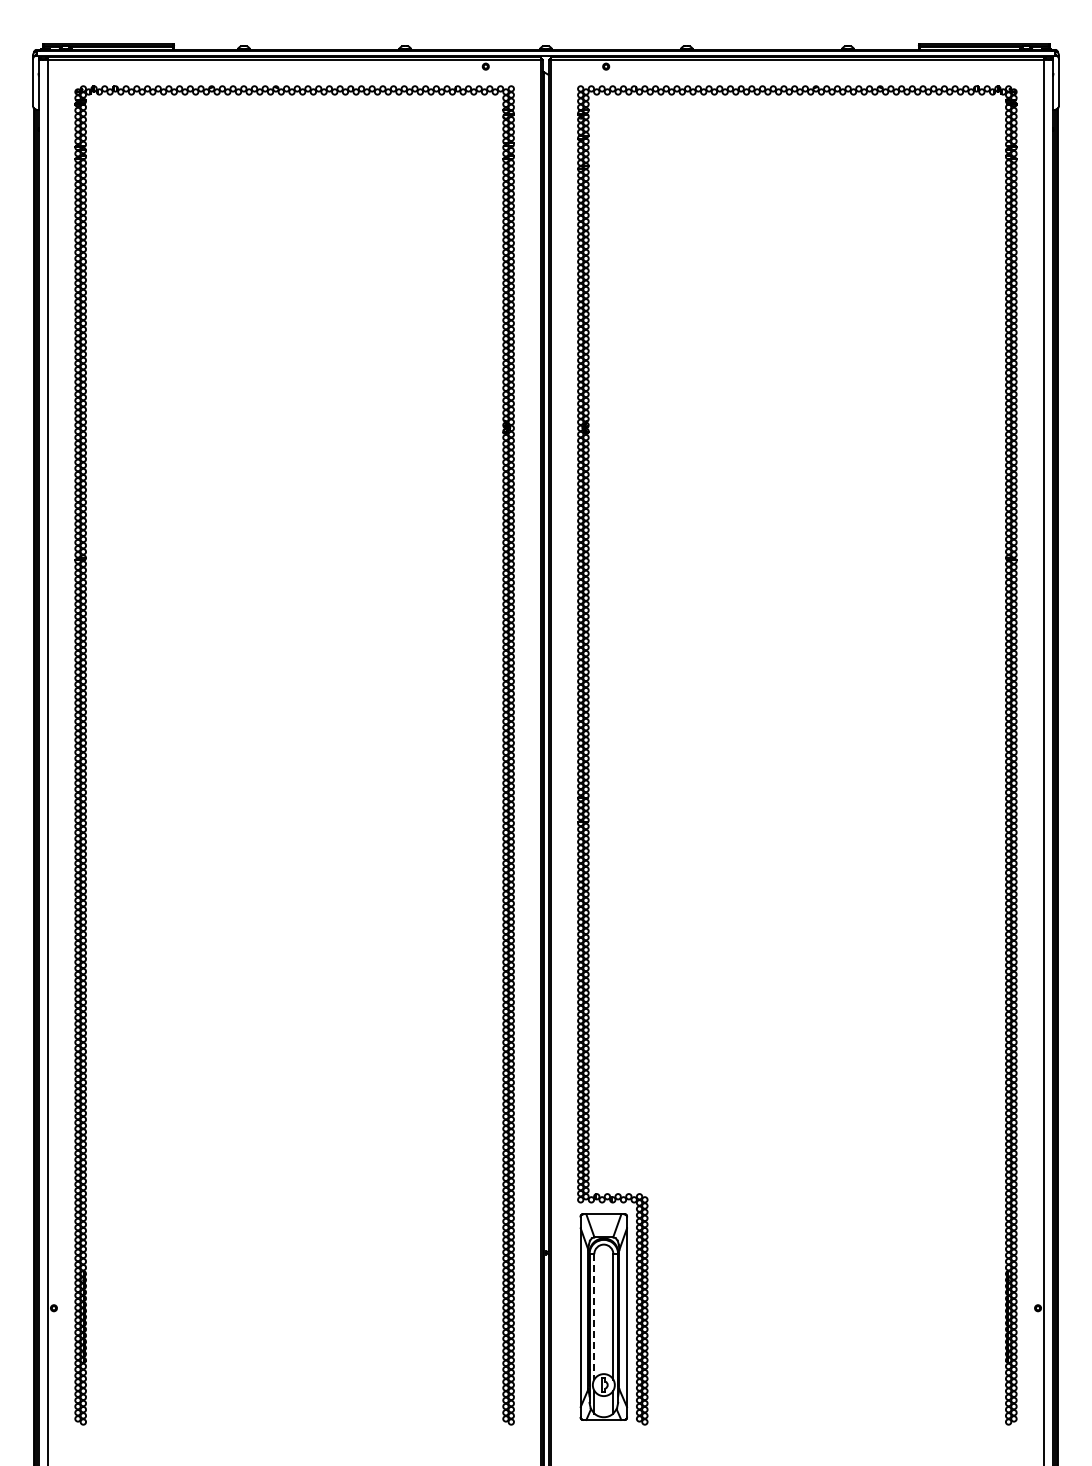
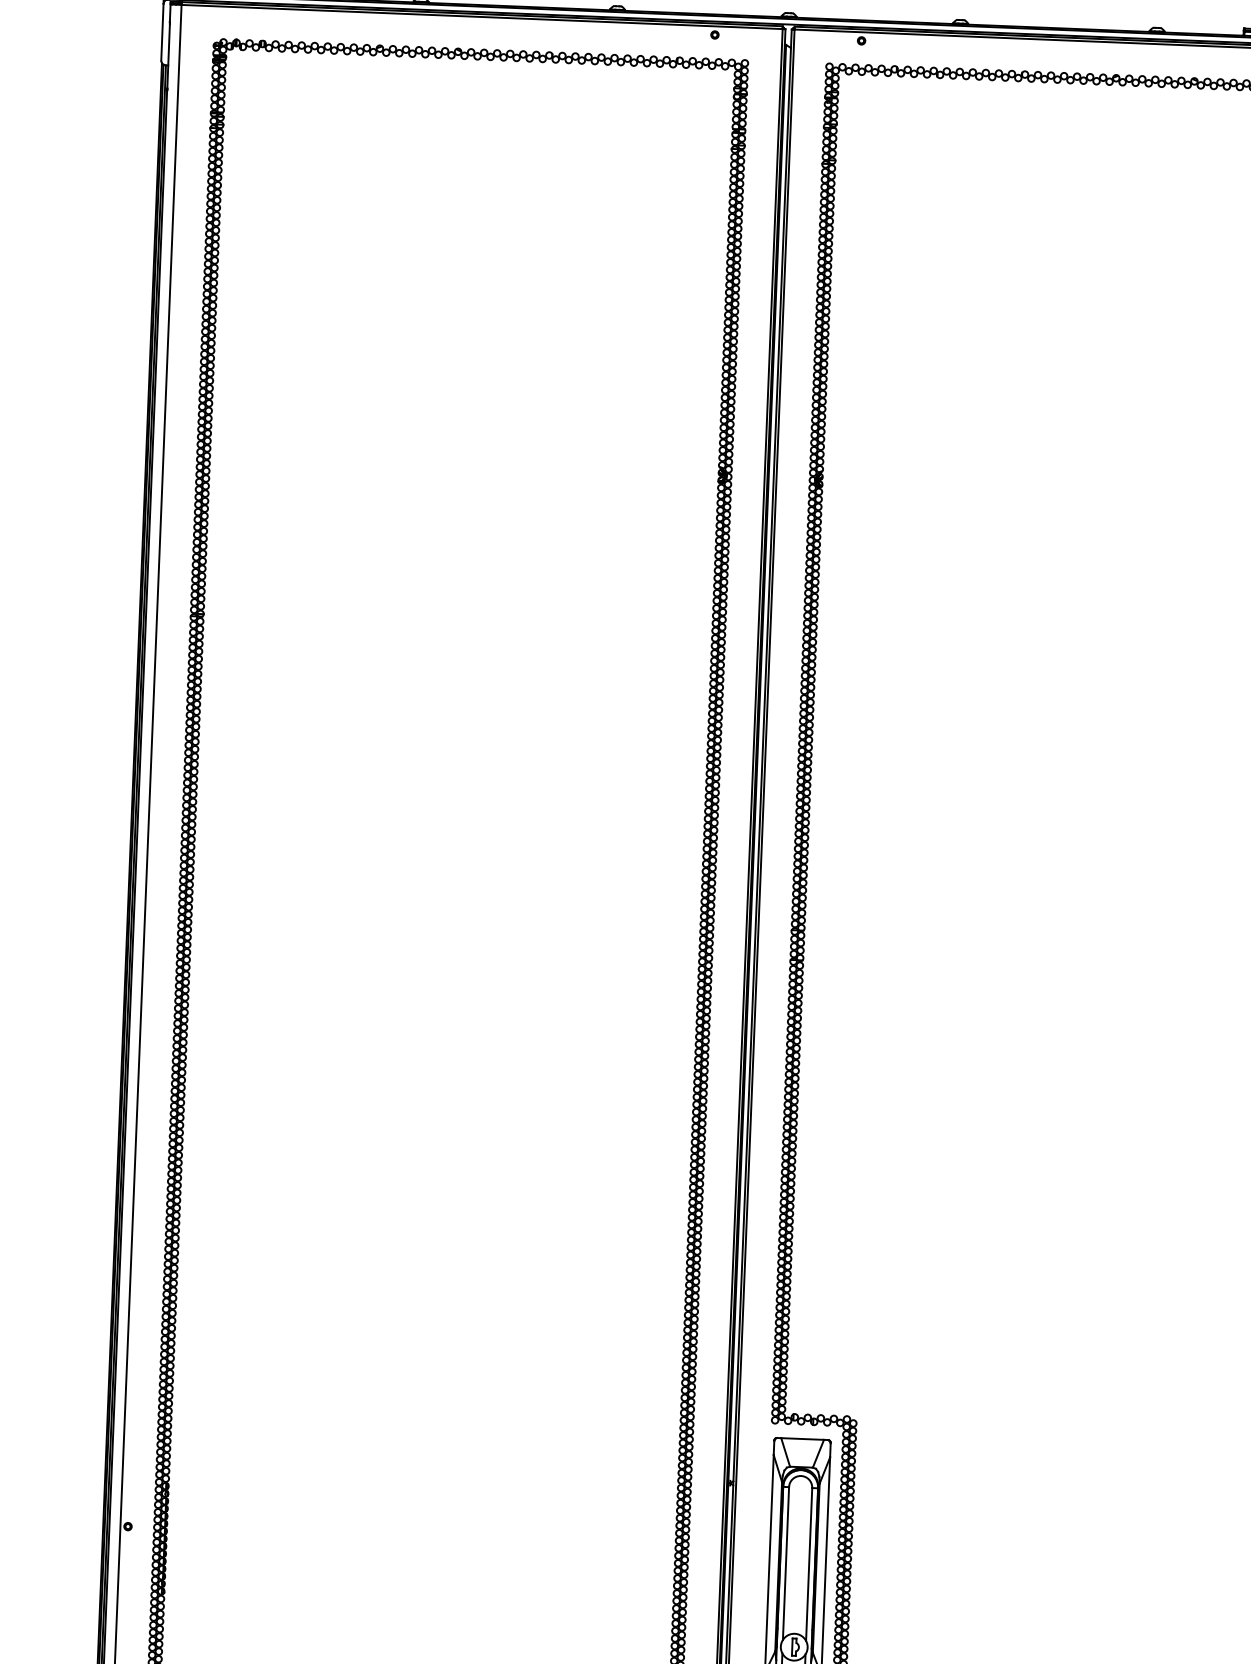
line: (594, 1316) -> (786, 1563), dashed -> solid

